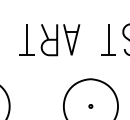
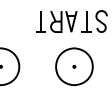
part: (49, 39) -> (56, 21), moved

